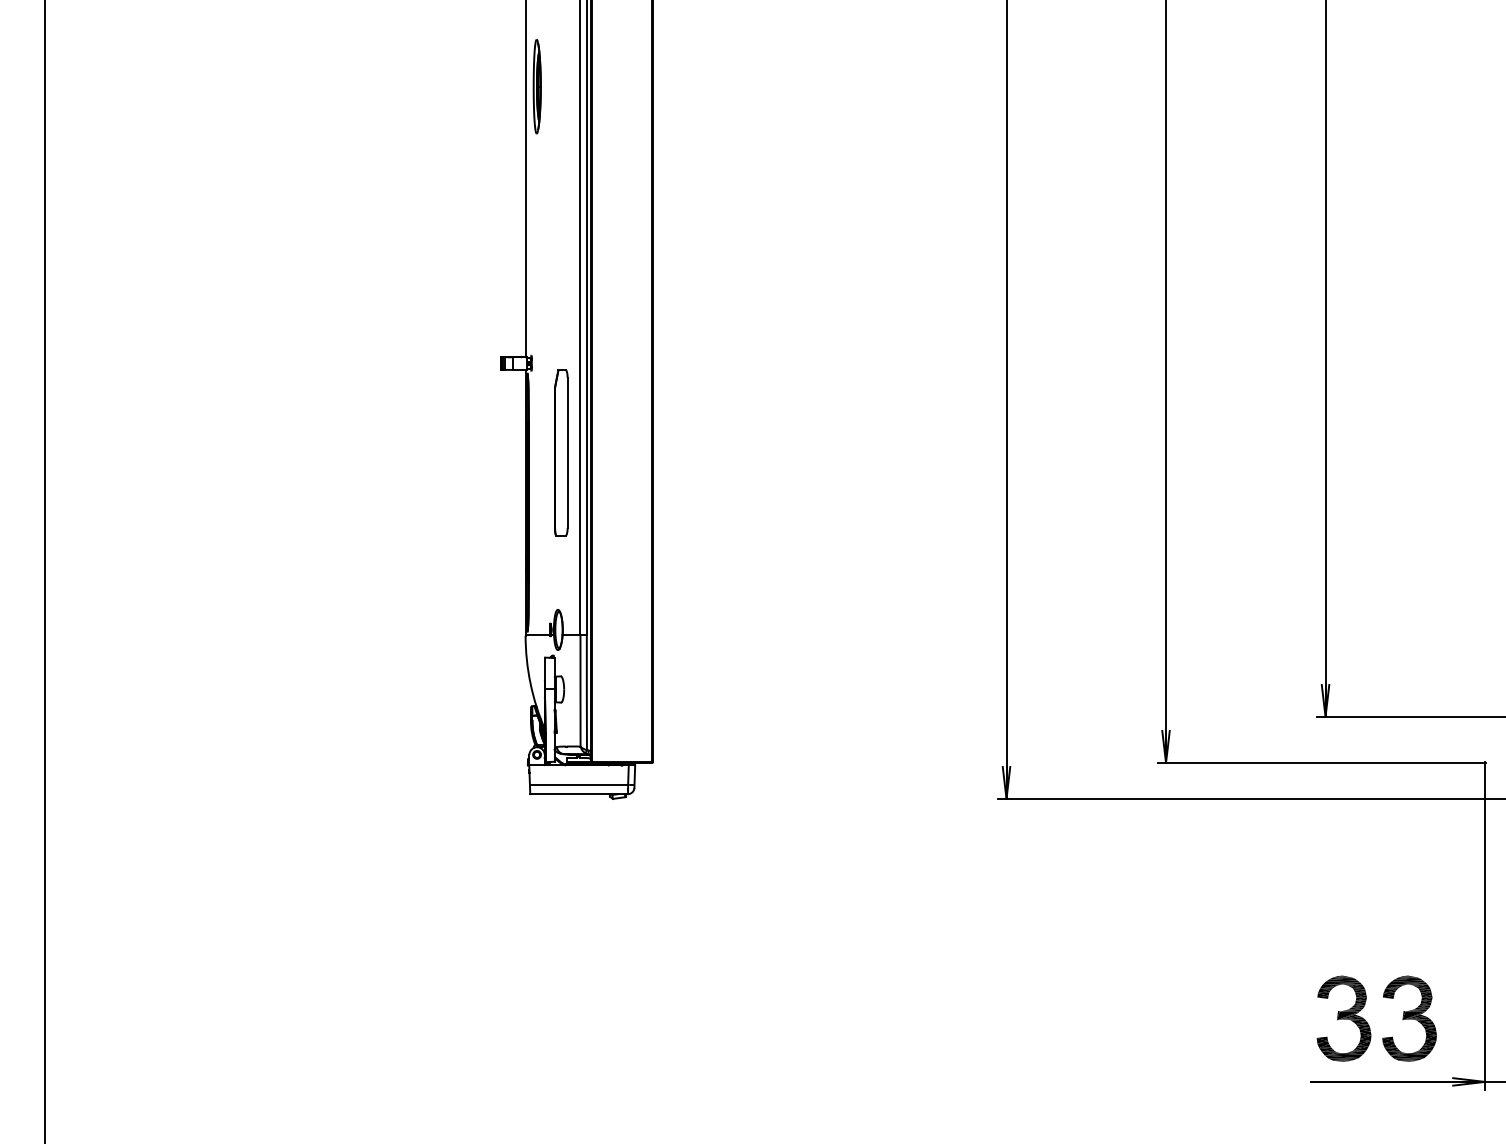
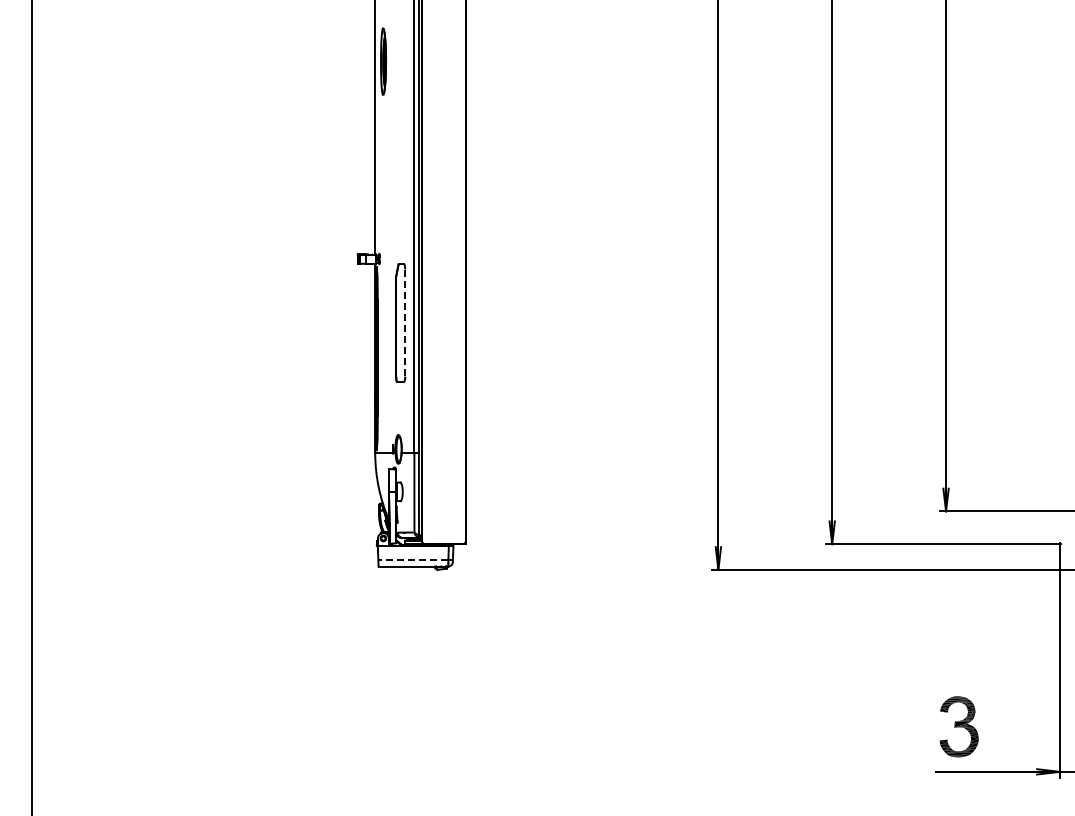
line: (568, 453) -> (405, 323), solid -> dashed
line: (577, 784) -> (412, 559), solid -> dashed
part: (1408, 1018) -> (1005, 726), removed

